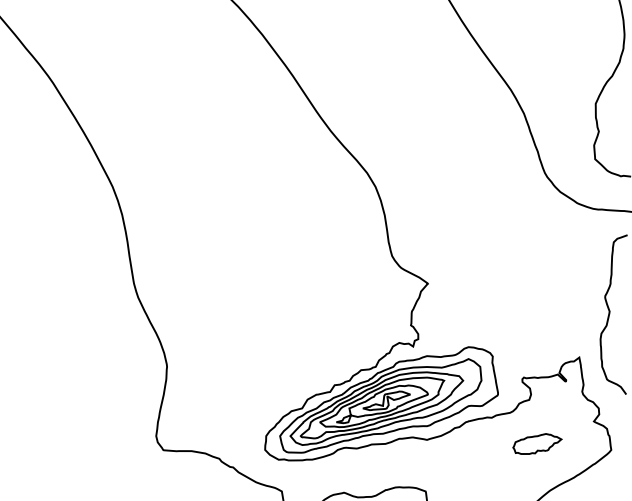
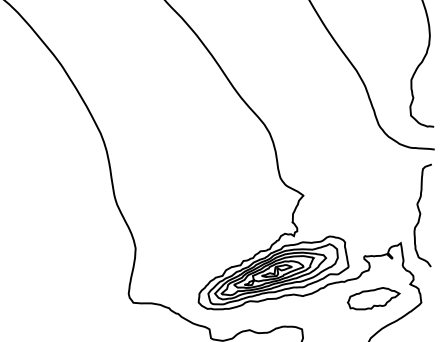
part: (536, 443) -> (373, 298), size x1.67

